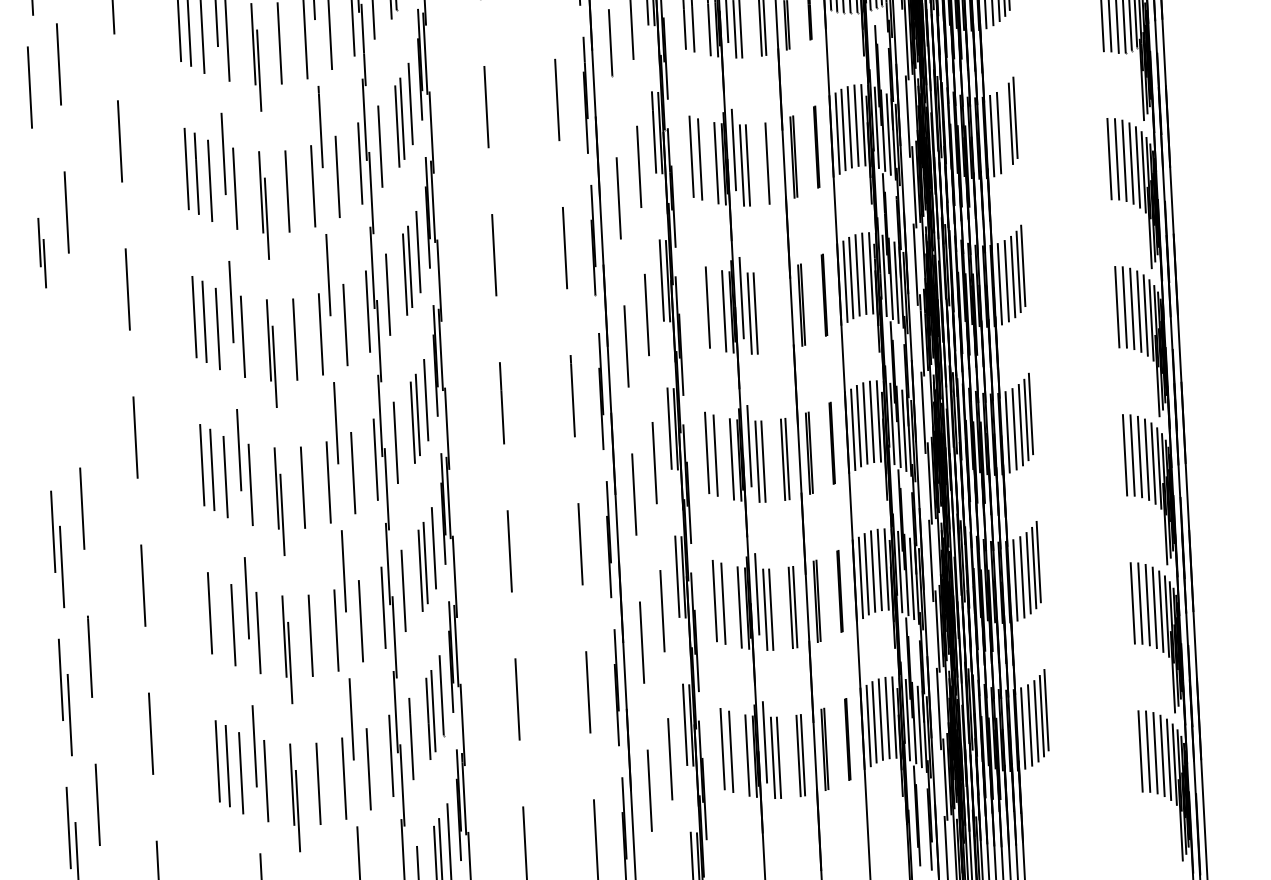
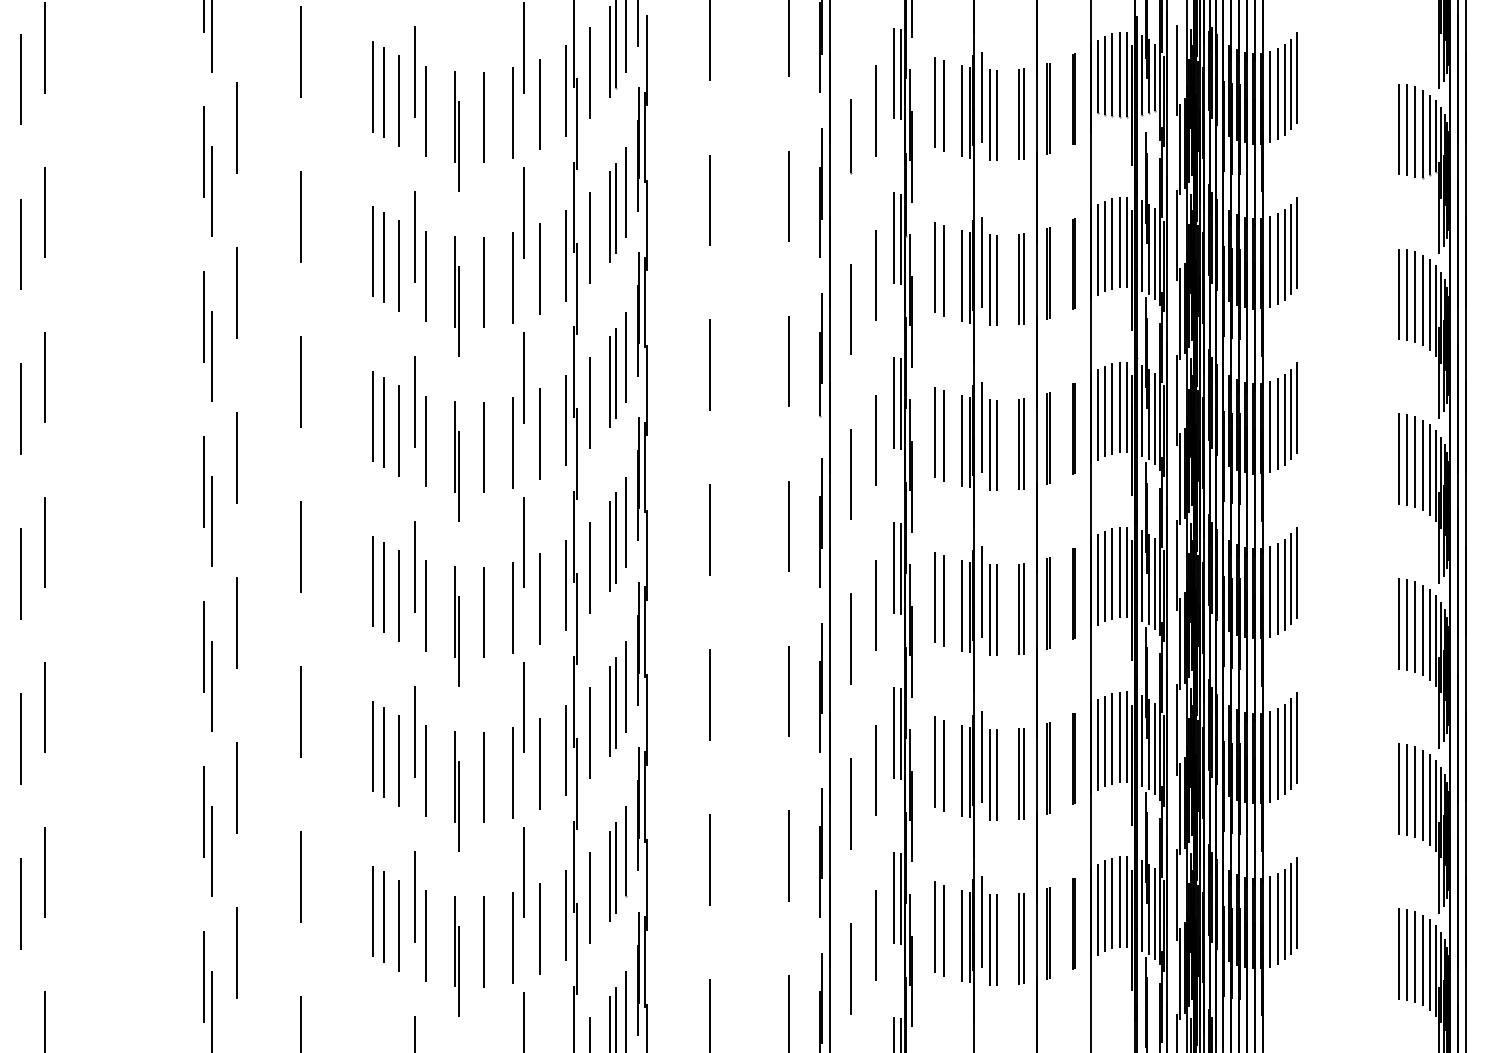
line: (38, 122) -> (211, 191), added
line: (1005, 128) -> (1284, 254), added
line: (771, 162) -> (1023, 278), added
part: (41, 252) -> (207, 336), size x1.67
line: (699, 304) -> (934, 432), added
part: (777, 310) -> (1021, 443), added
line: (73, 360) -> (236, 457), added
part: (49, 401) -> (207, 501), added
line: (219, 618) -> (383, 752), added

